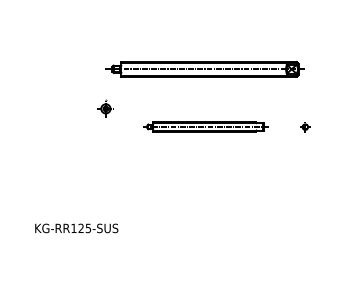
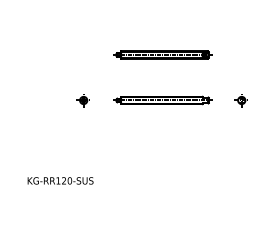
part: (205, 69) -> (162, 55), size x0.62
part: (105, 109) -> (83, 100), moved
part: (304, 127) -> (240, 100), size x1.67
text: (88, 228) -> (69, 180), KG-RR125-SUS -> KG-RR120-SUS

